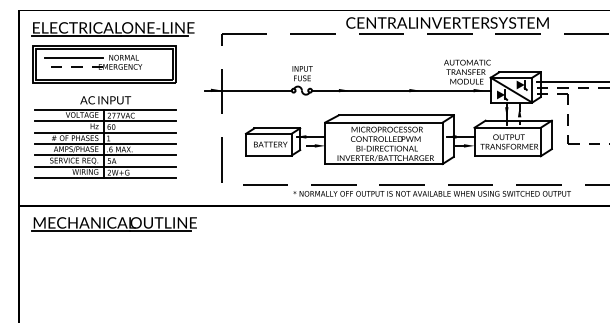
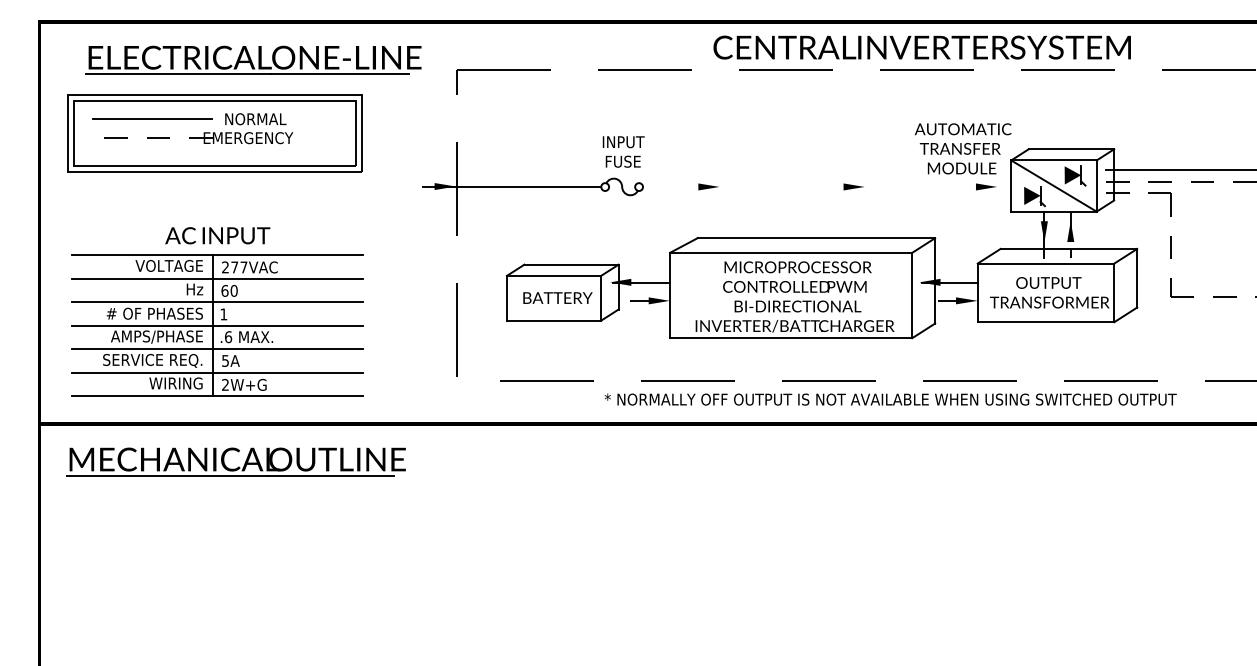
part: (112, 29) -> (252, 61), moved
line: (401, 90) -> (827, 186), removed
part: (105, 137) -> (217, 312), moved

